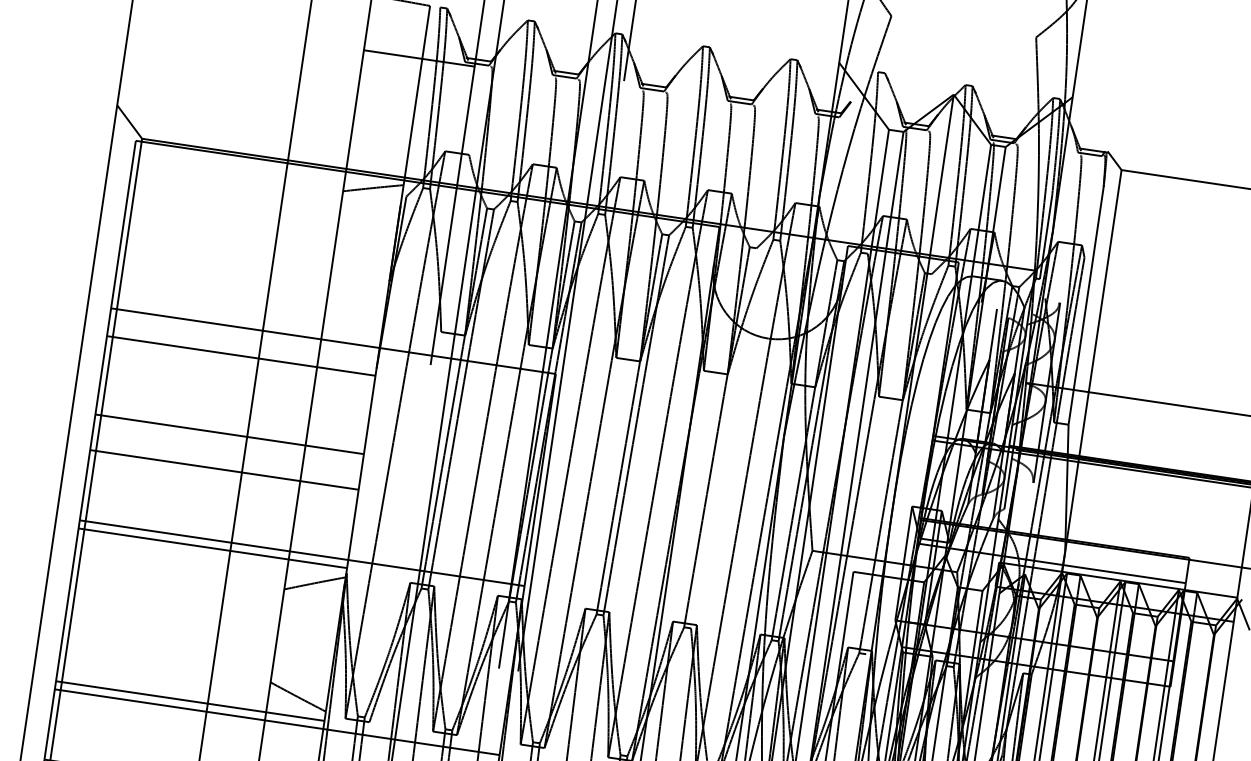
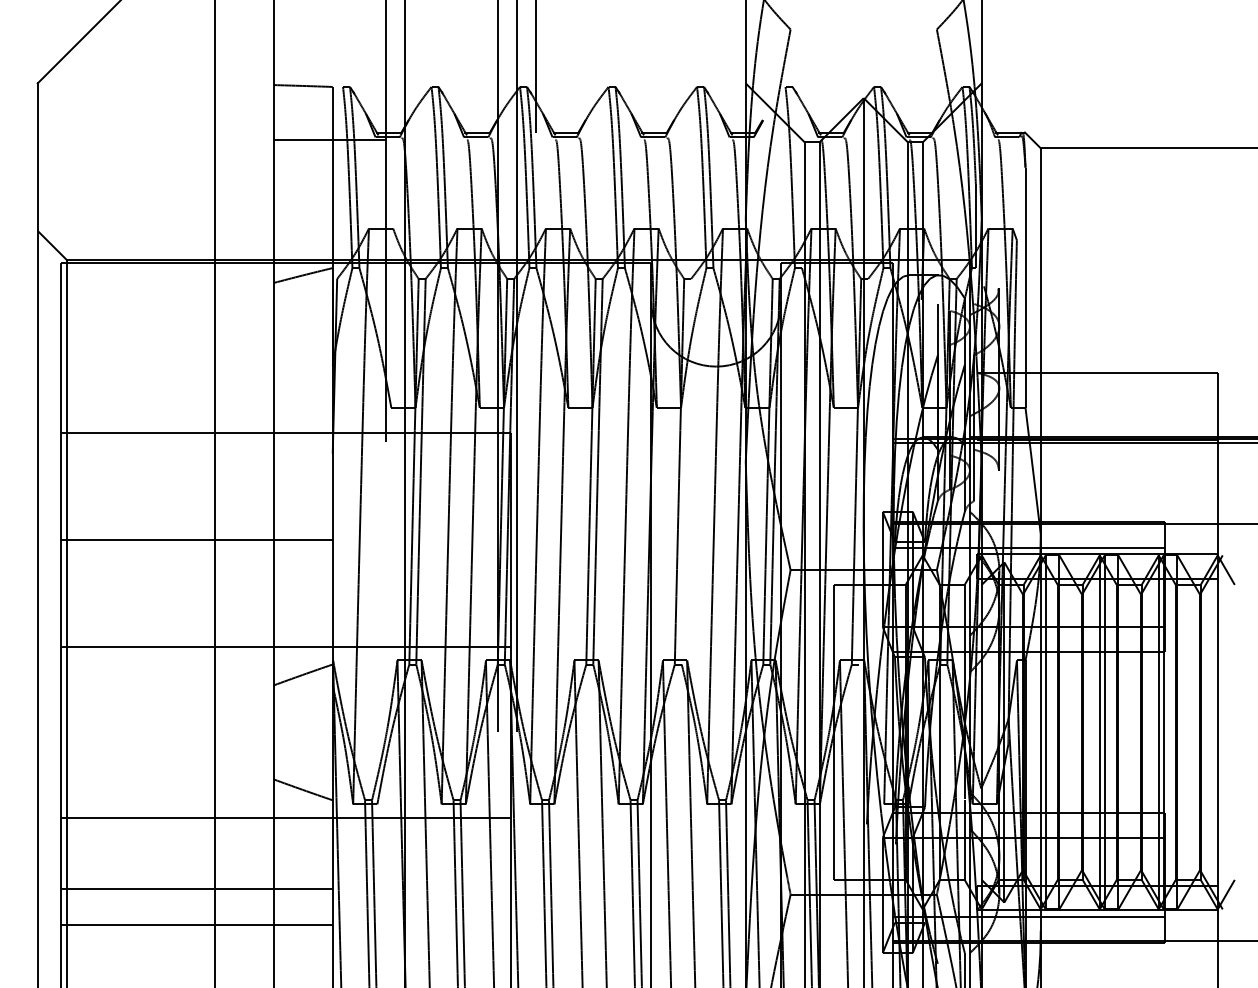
line: (240, 355) -> (196, 460), removed
line: (223, 469) -> (196, 575), removed
line: (212, 548) -> (196, 655), removed
line: (189, 700) -> (196, 809), removed

